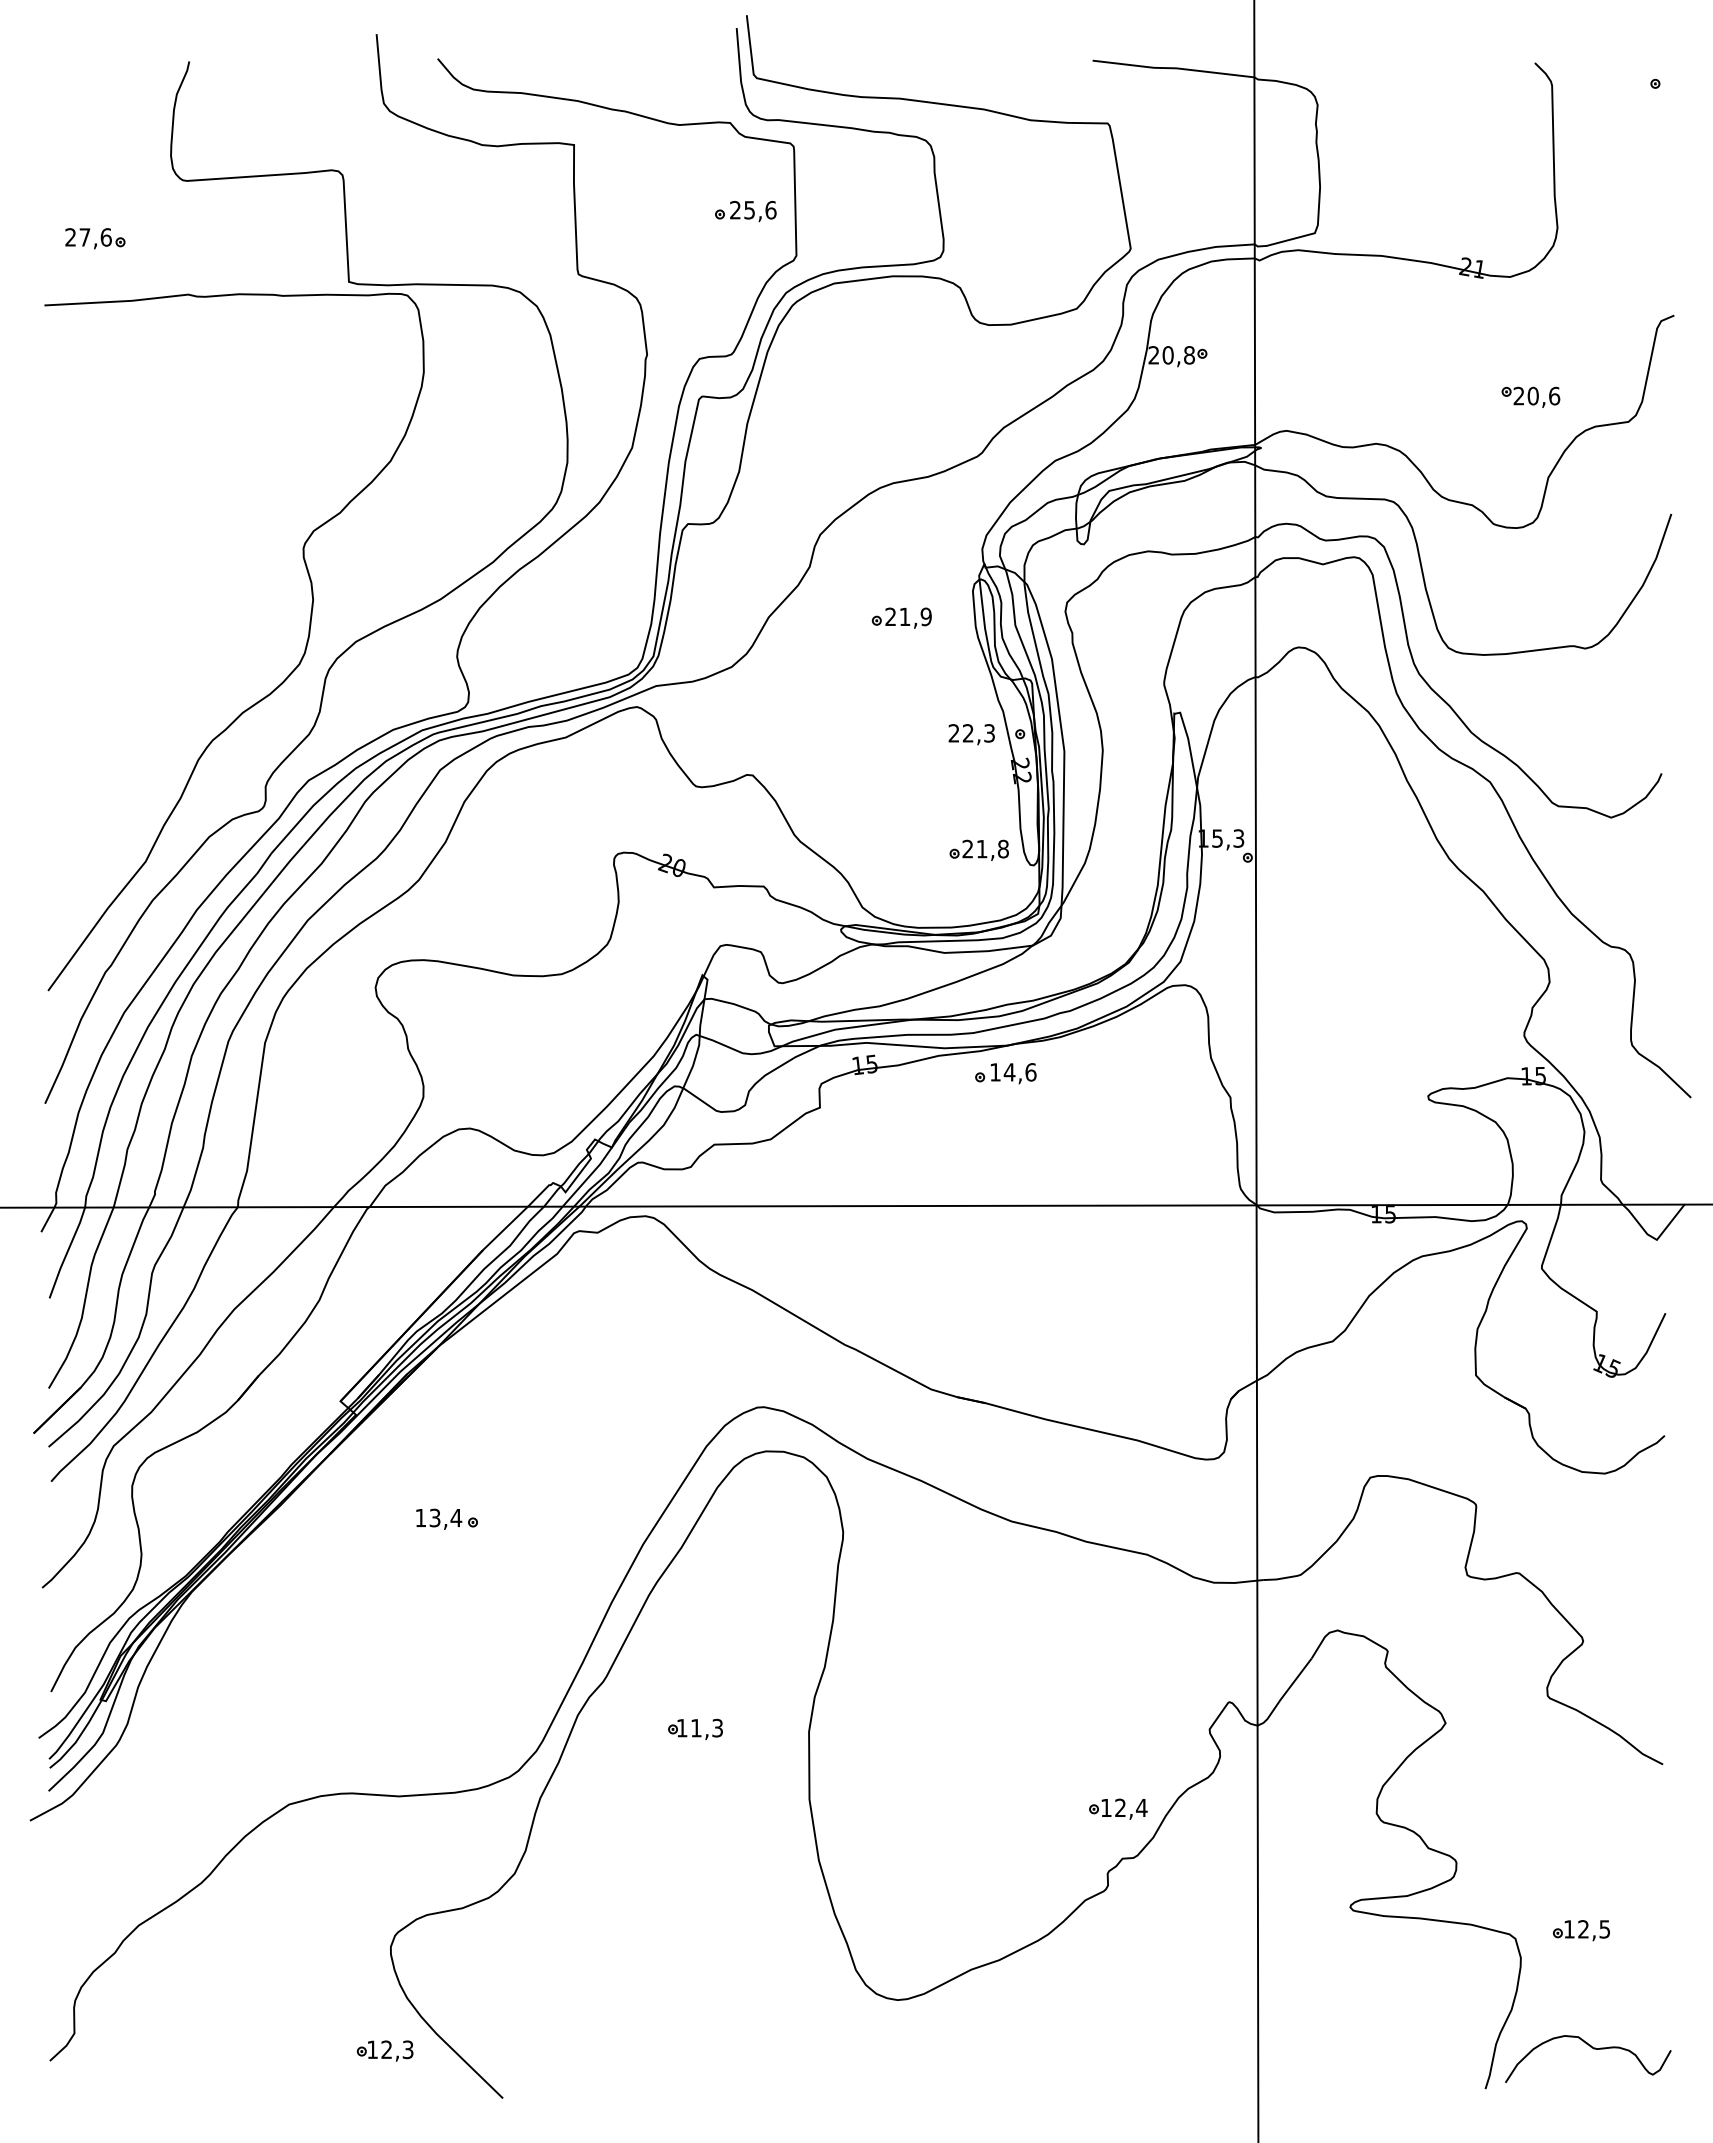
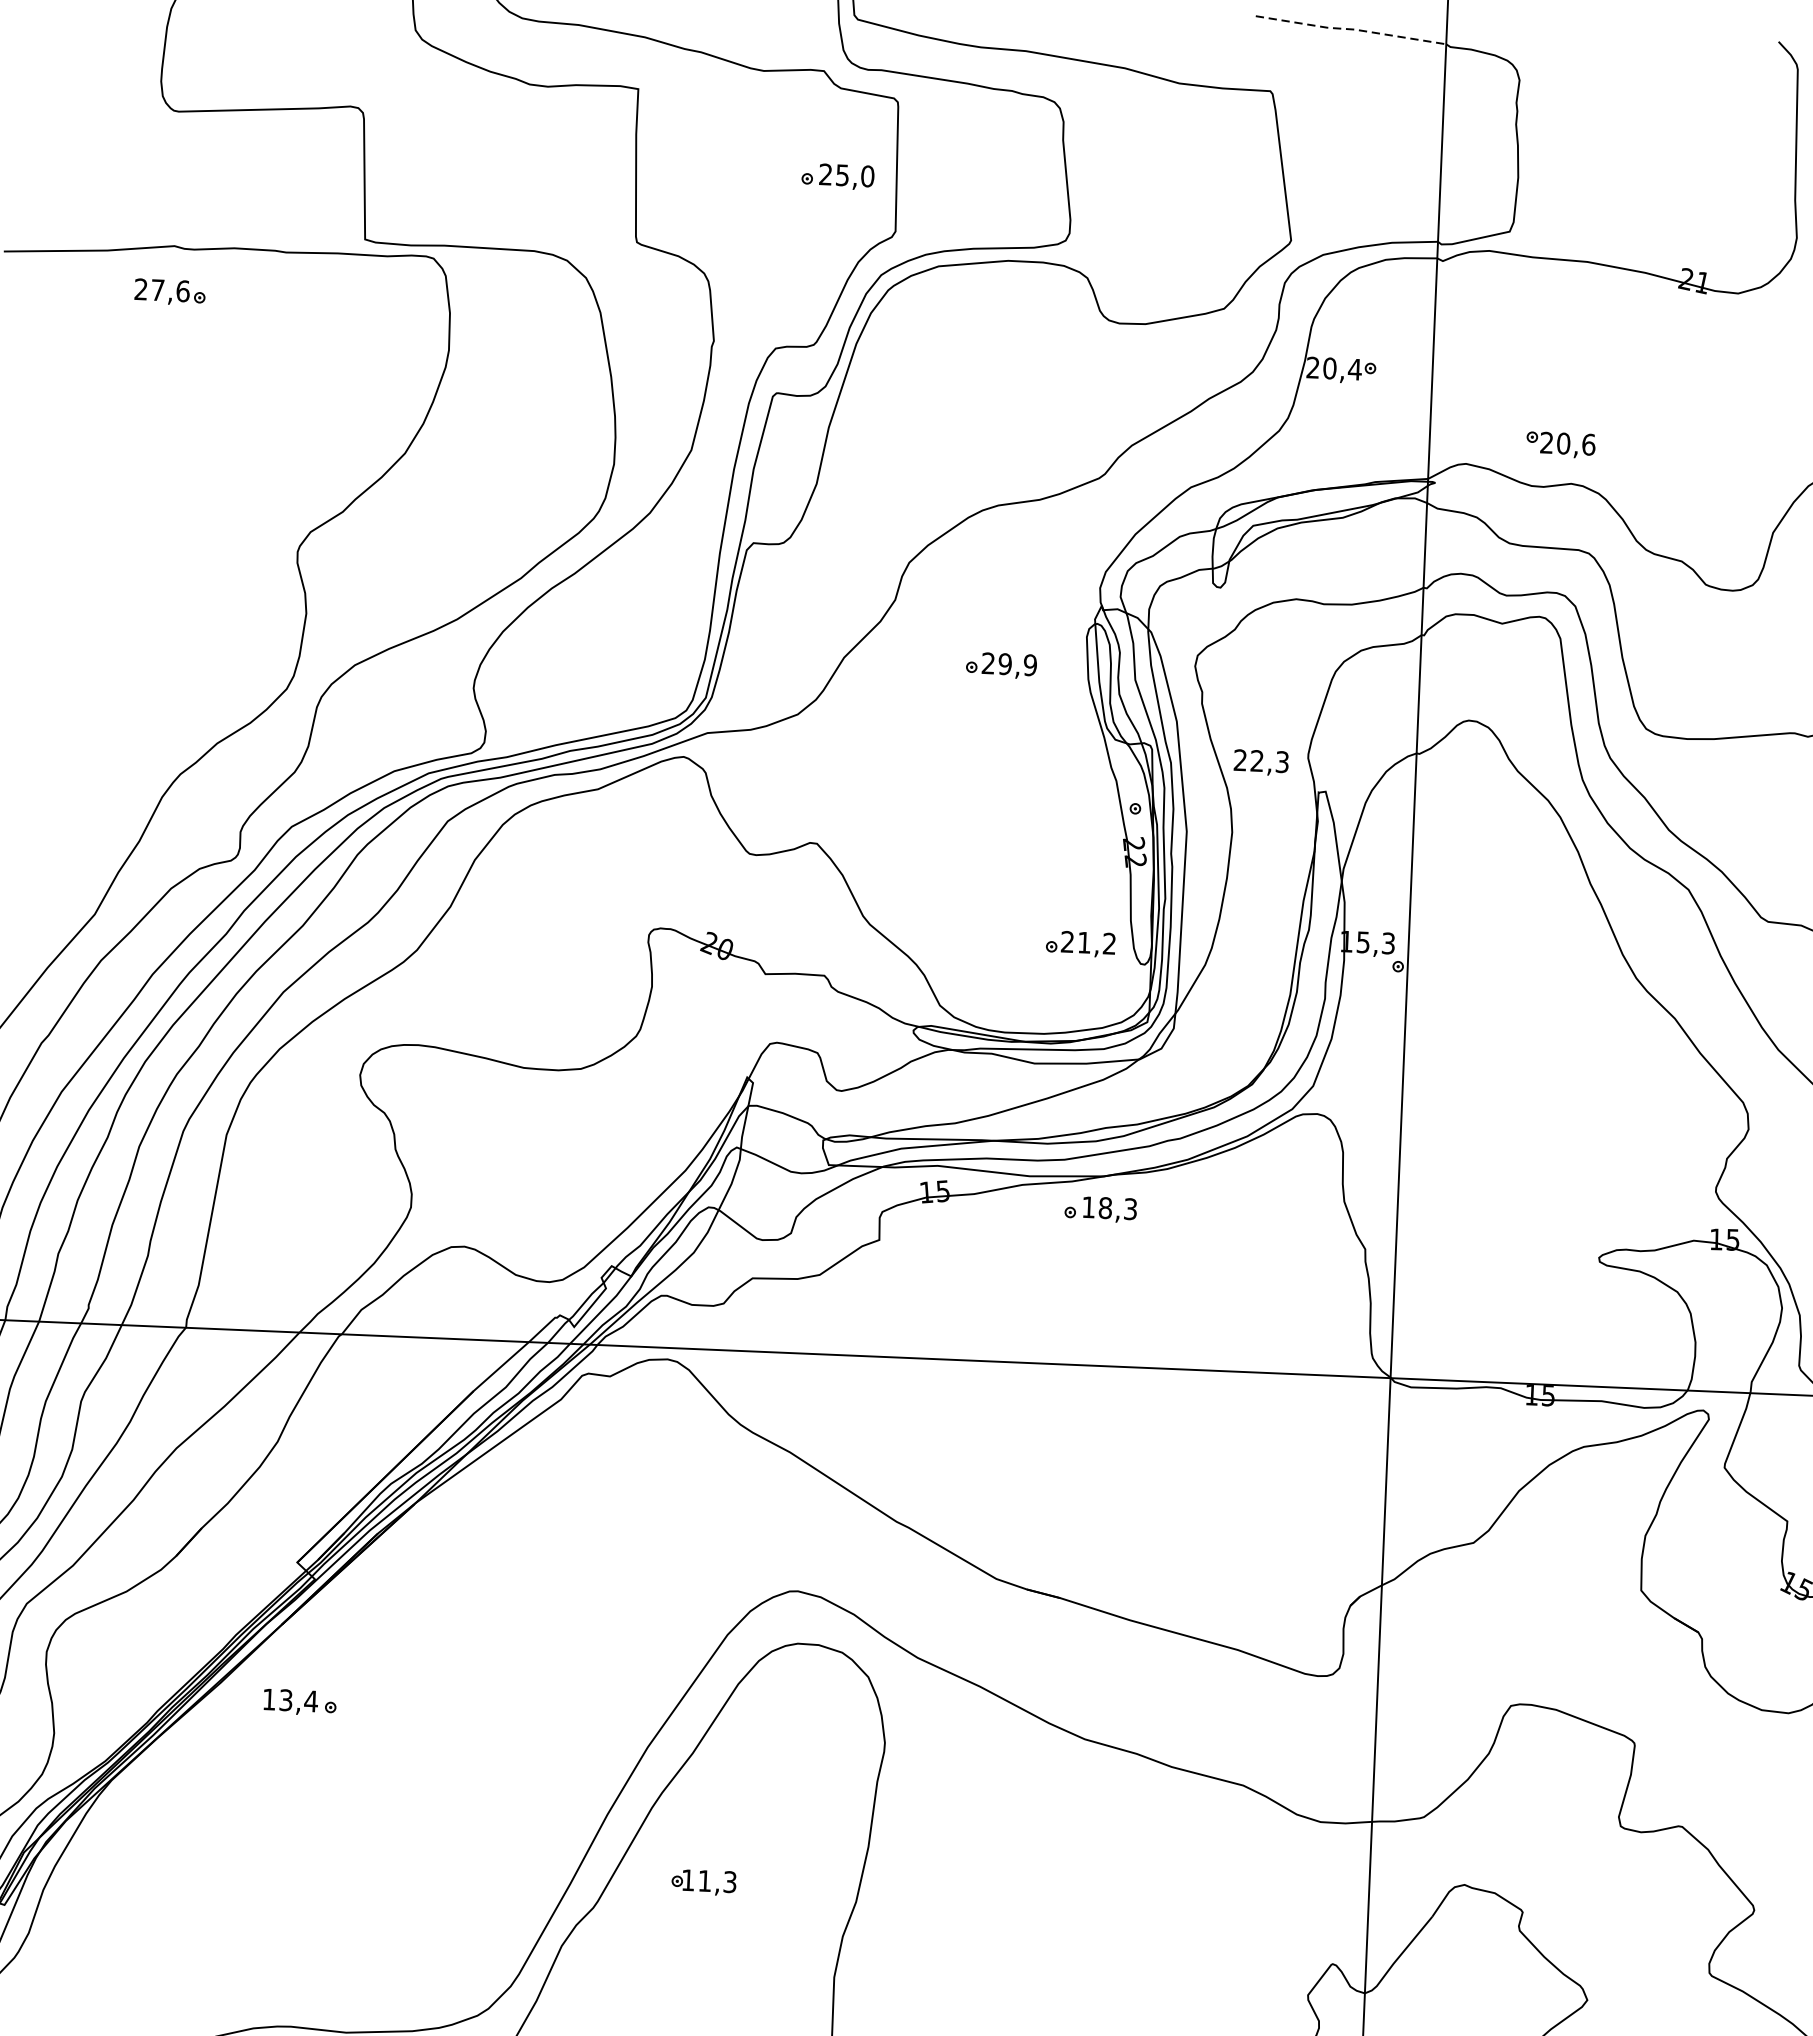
line: (1173, 68) -> (1351, 29), solid -> dashed
text: (770, 209) -> (867, 175), 25,6 -> 25,0
part: (95, 238) -> (170, 291), moved
text: (1189, 355) -> (1355, 369), 20,8 -> 20,4
part: (1530, 396) -> (1560, 443), moved
text: (904, 616) -> (1004, 663), 21,9 -> 29,9
text: (971, 734) -> (1260, 762), moved
text: (1003, 848) -> (1109, 943), 21,8 -> 21,2
text: (1019, 1072) -> (1117, 1208), 14,6 -> 18,3
part: (446, 1518) -> (299, 1701), moved
part: (695, 1728) -> (703, 1881), moved

